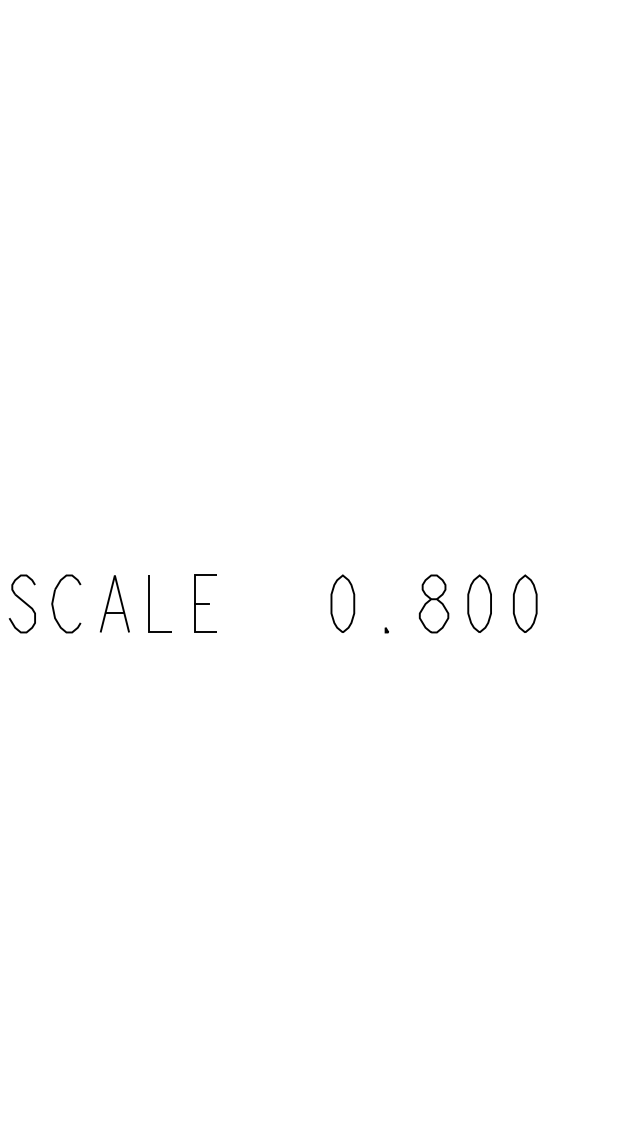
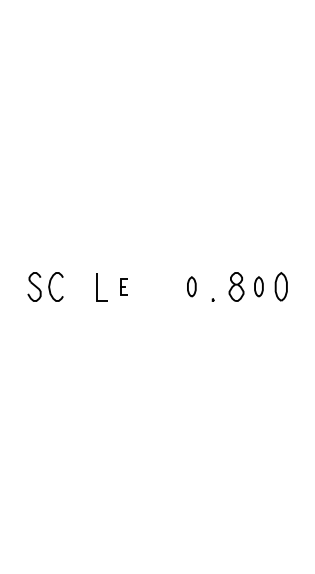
part: (114, 602) -> (79, 286), removed
part: (203, 602) -> (123, 286), size x0.6
part: (342, 602) -> (191, 286), size x0.7
part: (478, 602) -> (258, 286), size x0.7

